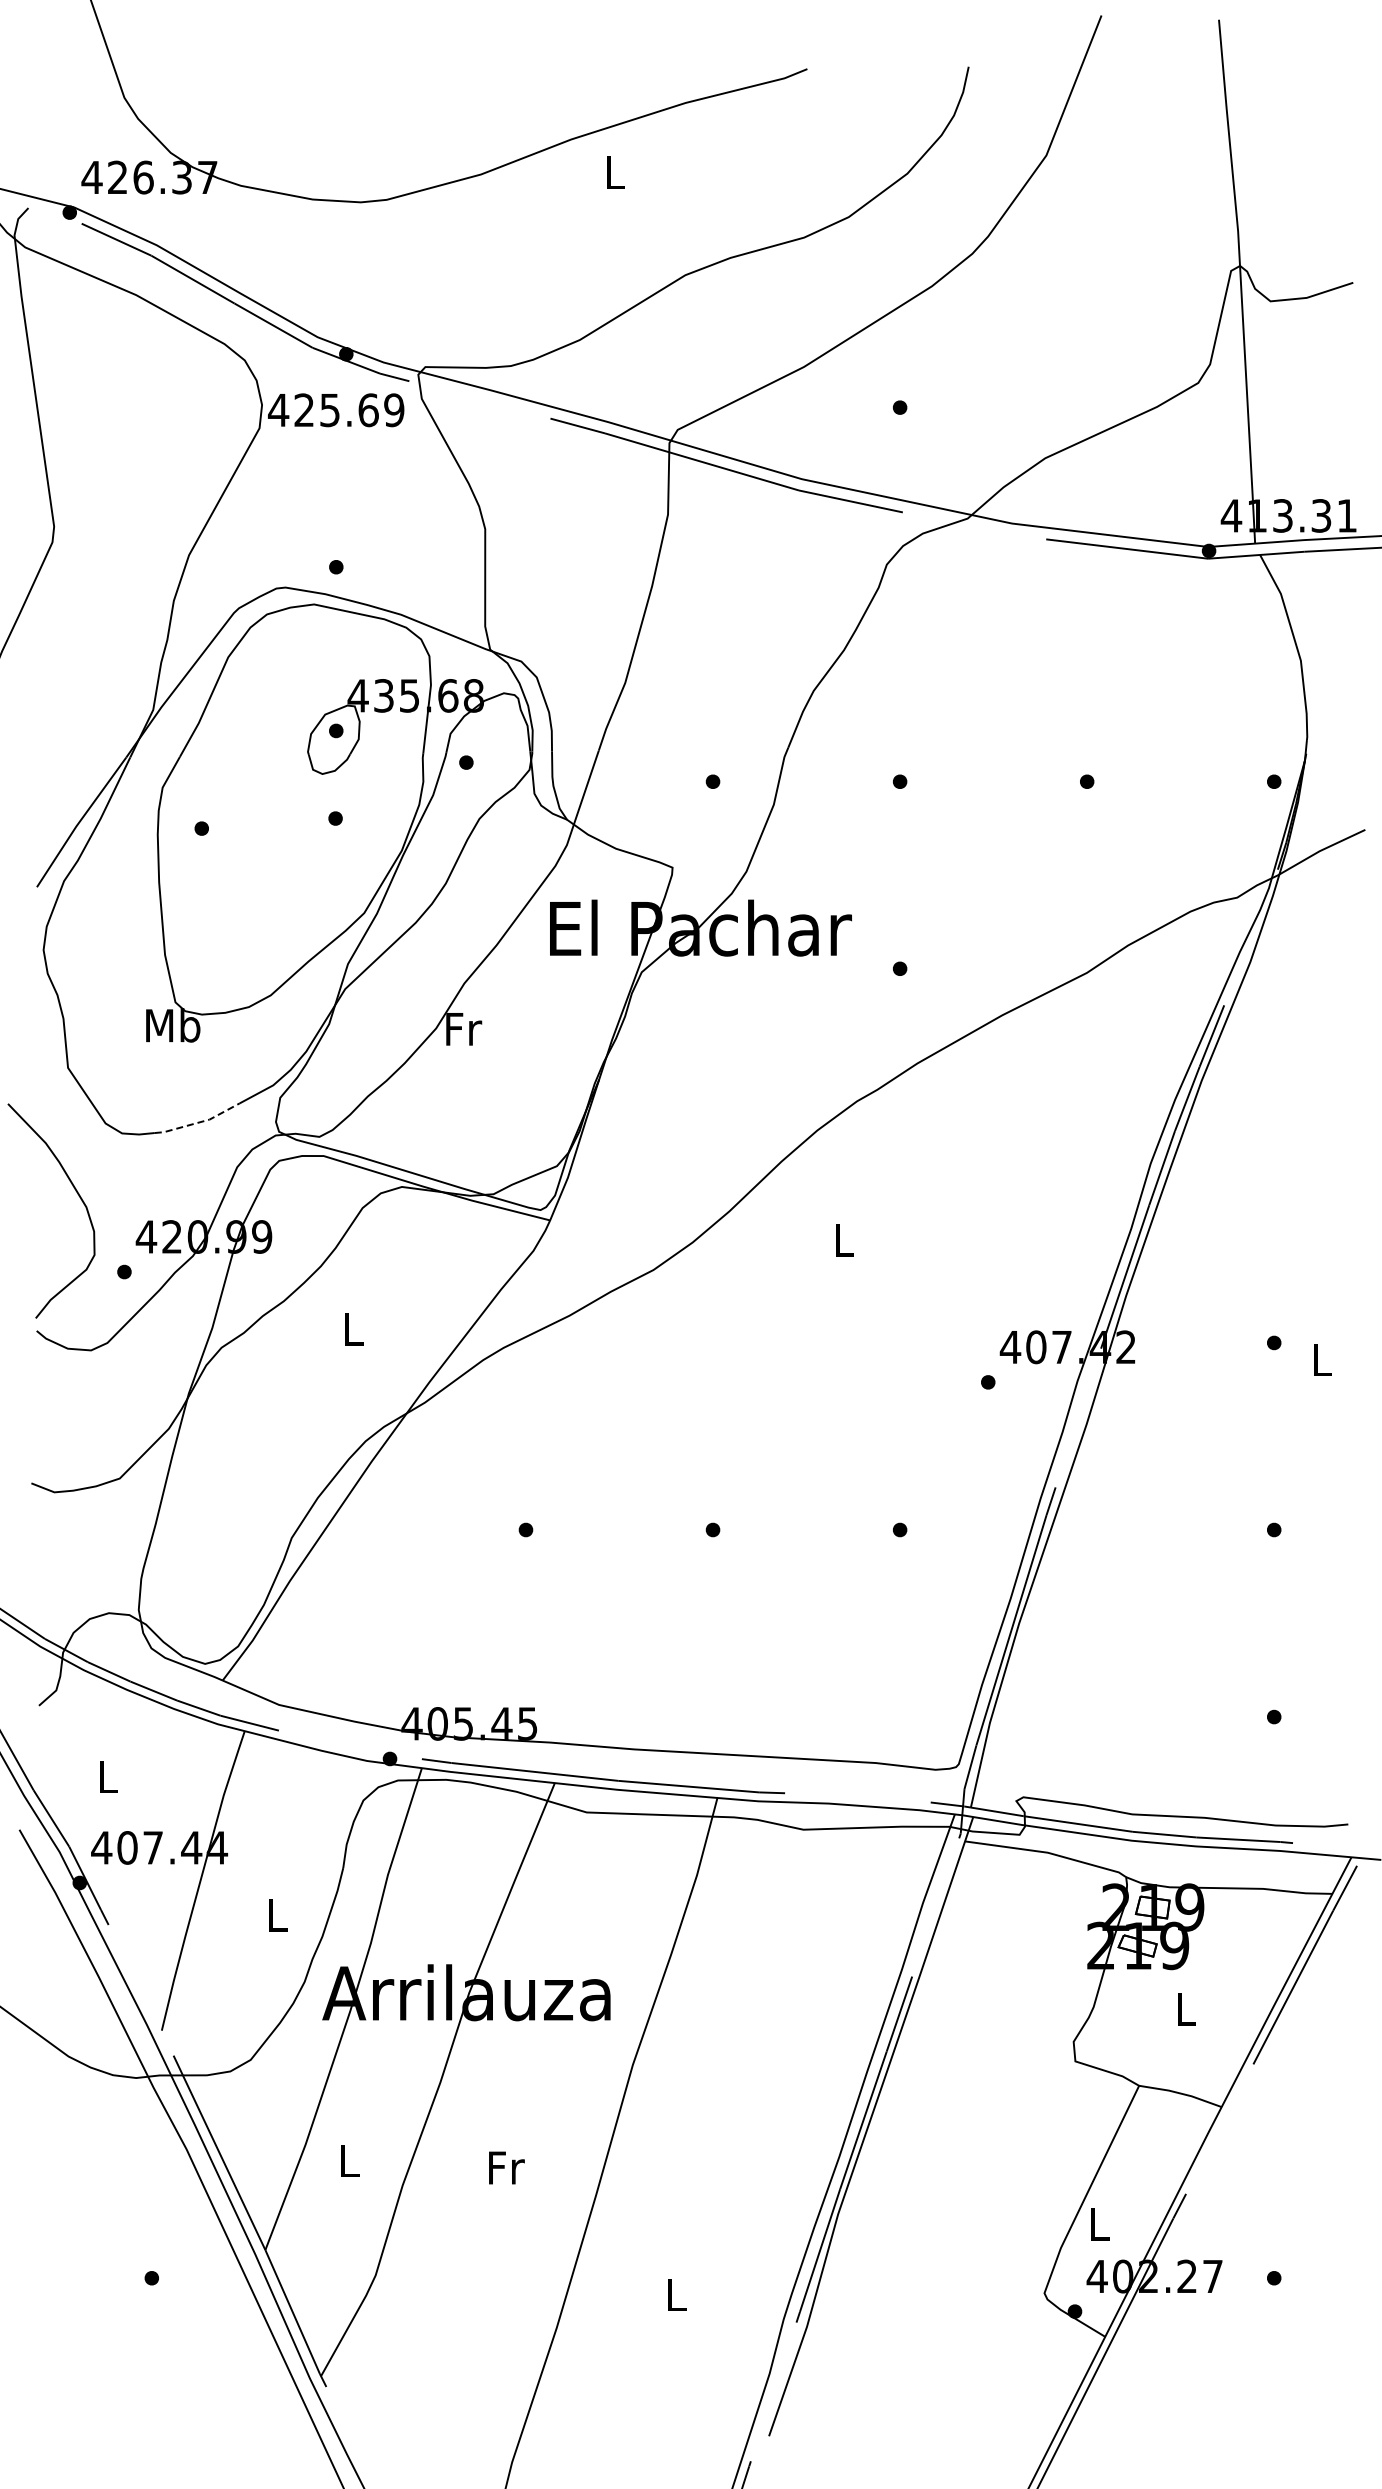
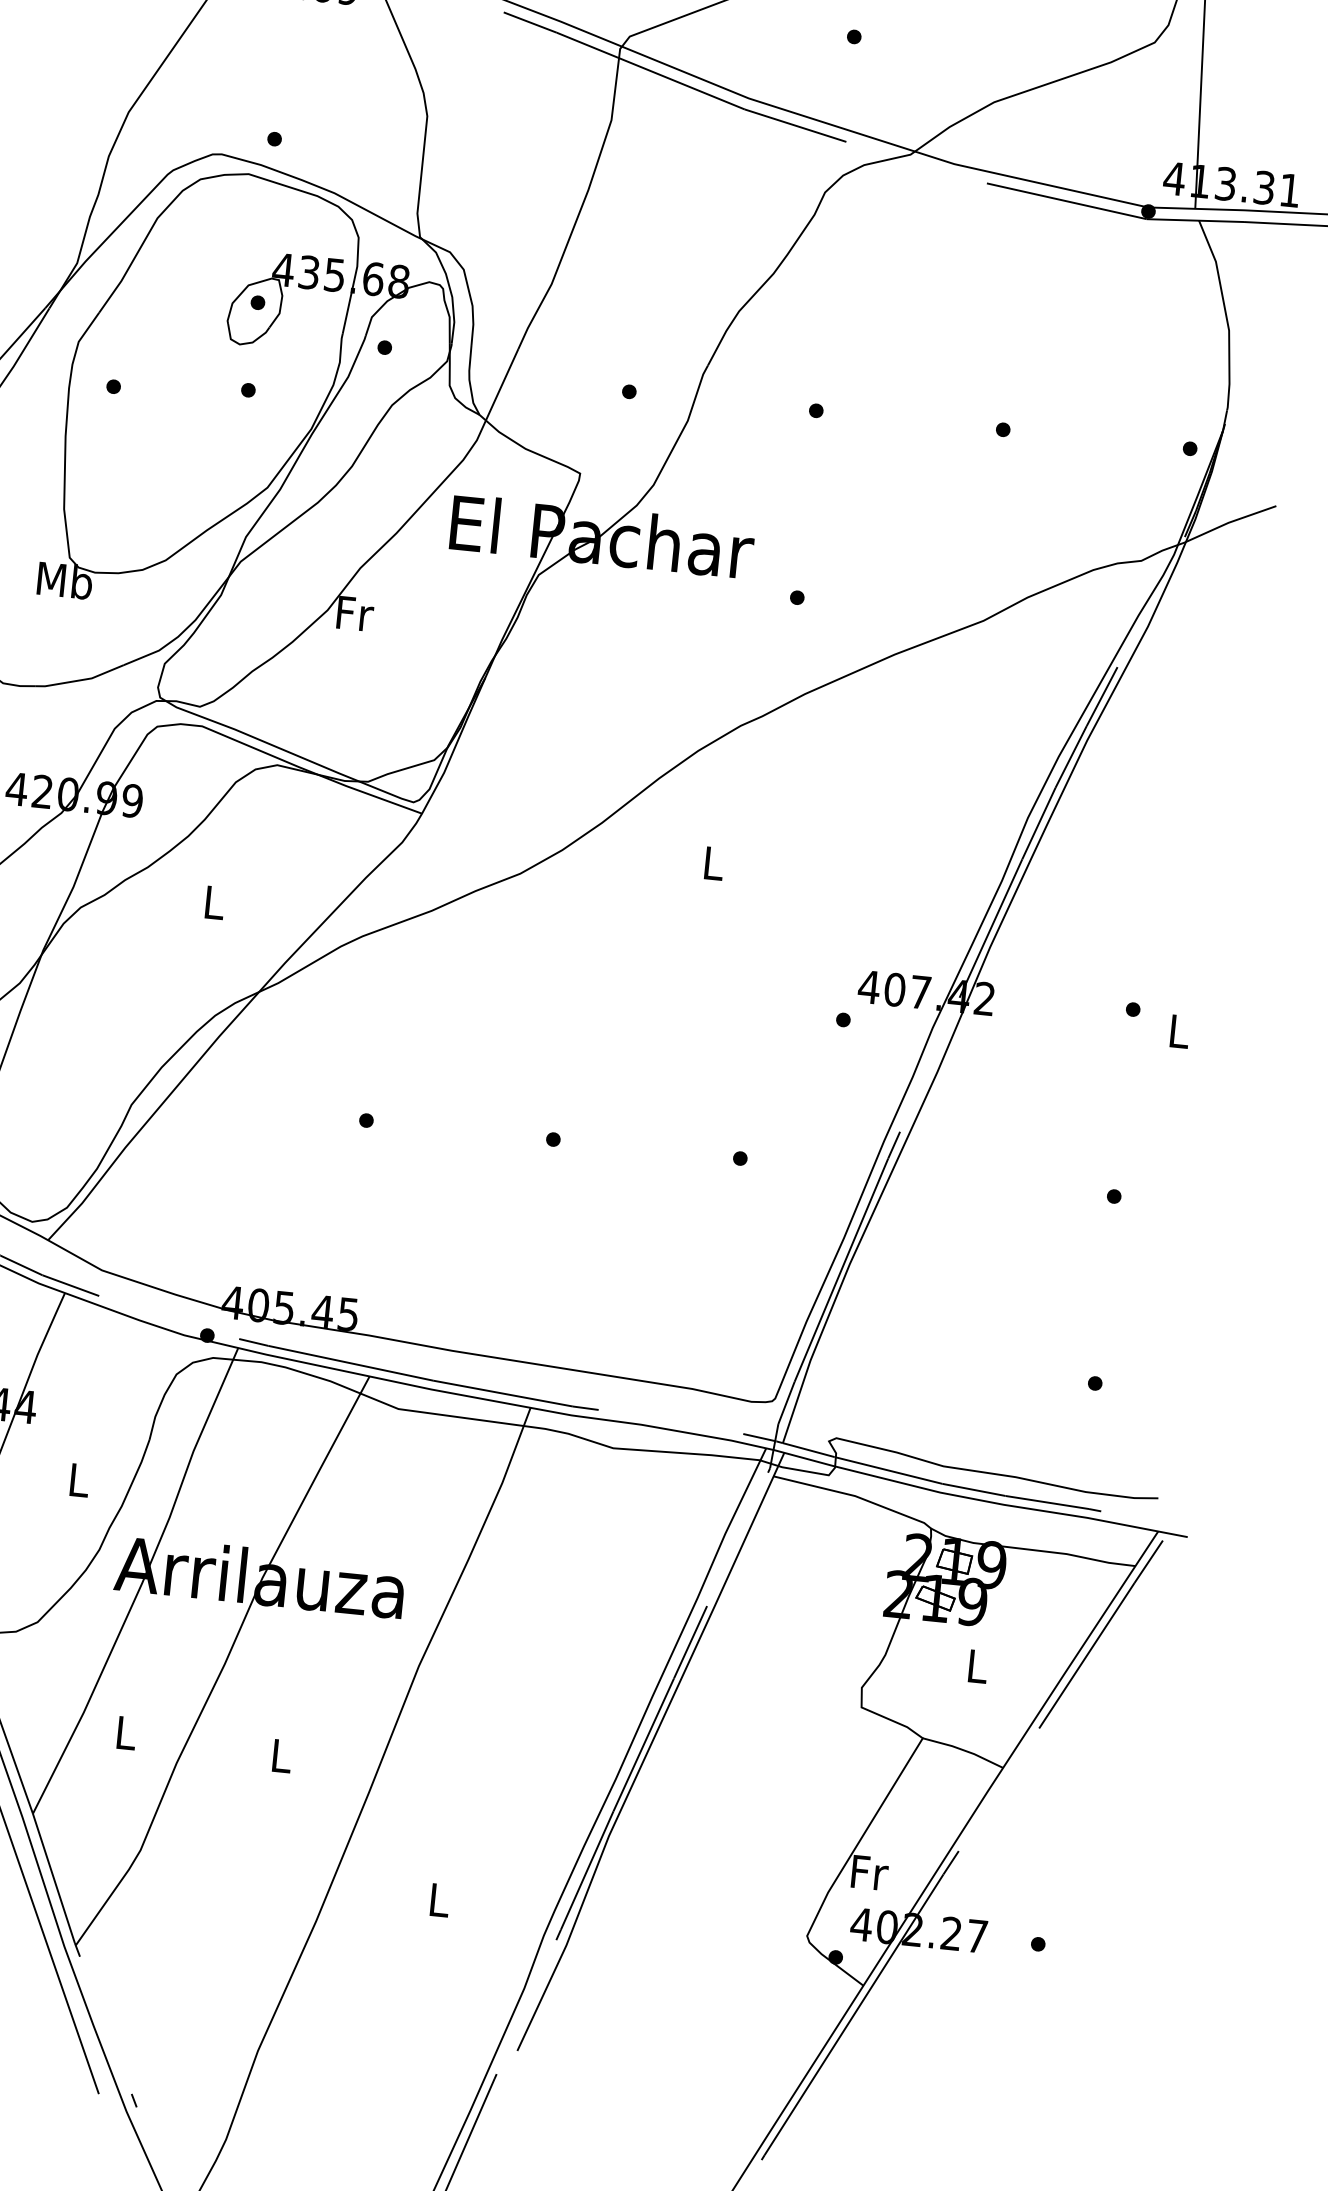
line: (199, 1122) -> (81, 680), dashed -> solid
text: (506, 2167) -> (282, 1755), Fr -> L
text: (1100, 2224) -> (870, 1872), L -> Fr

